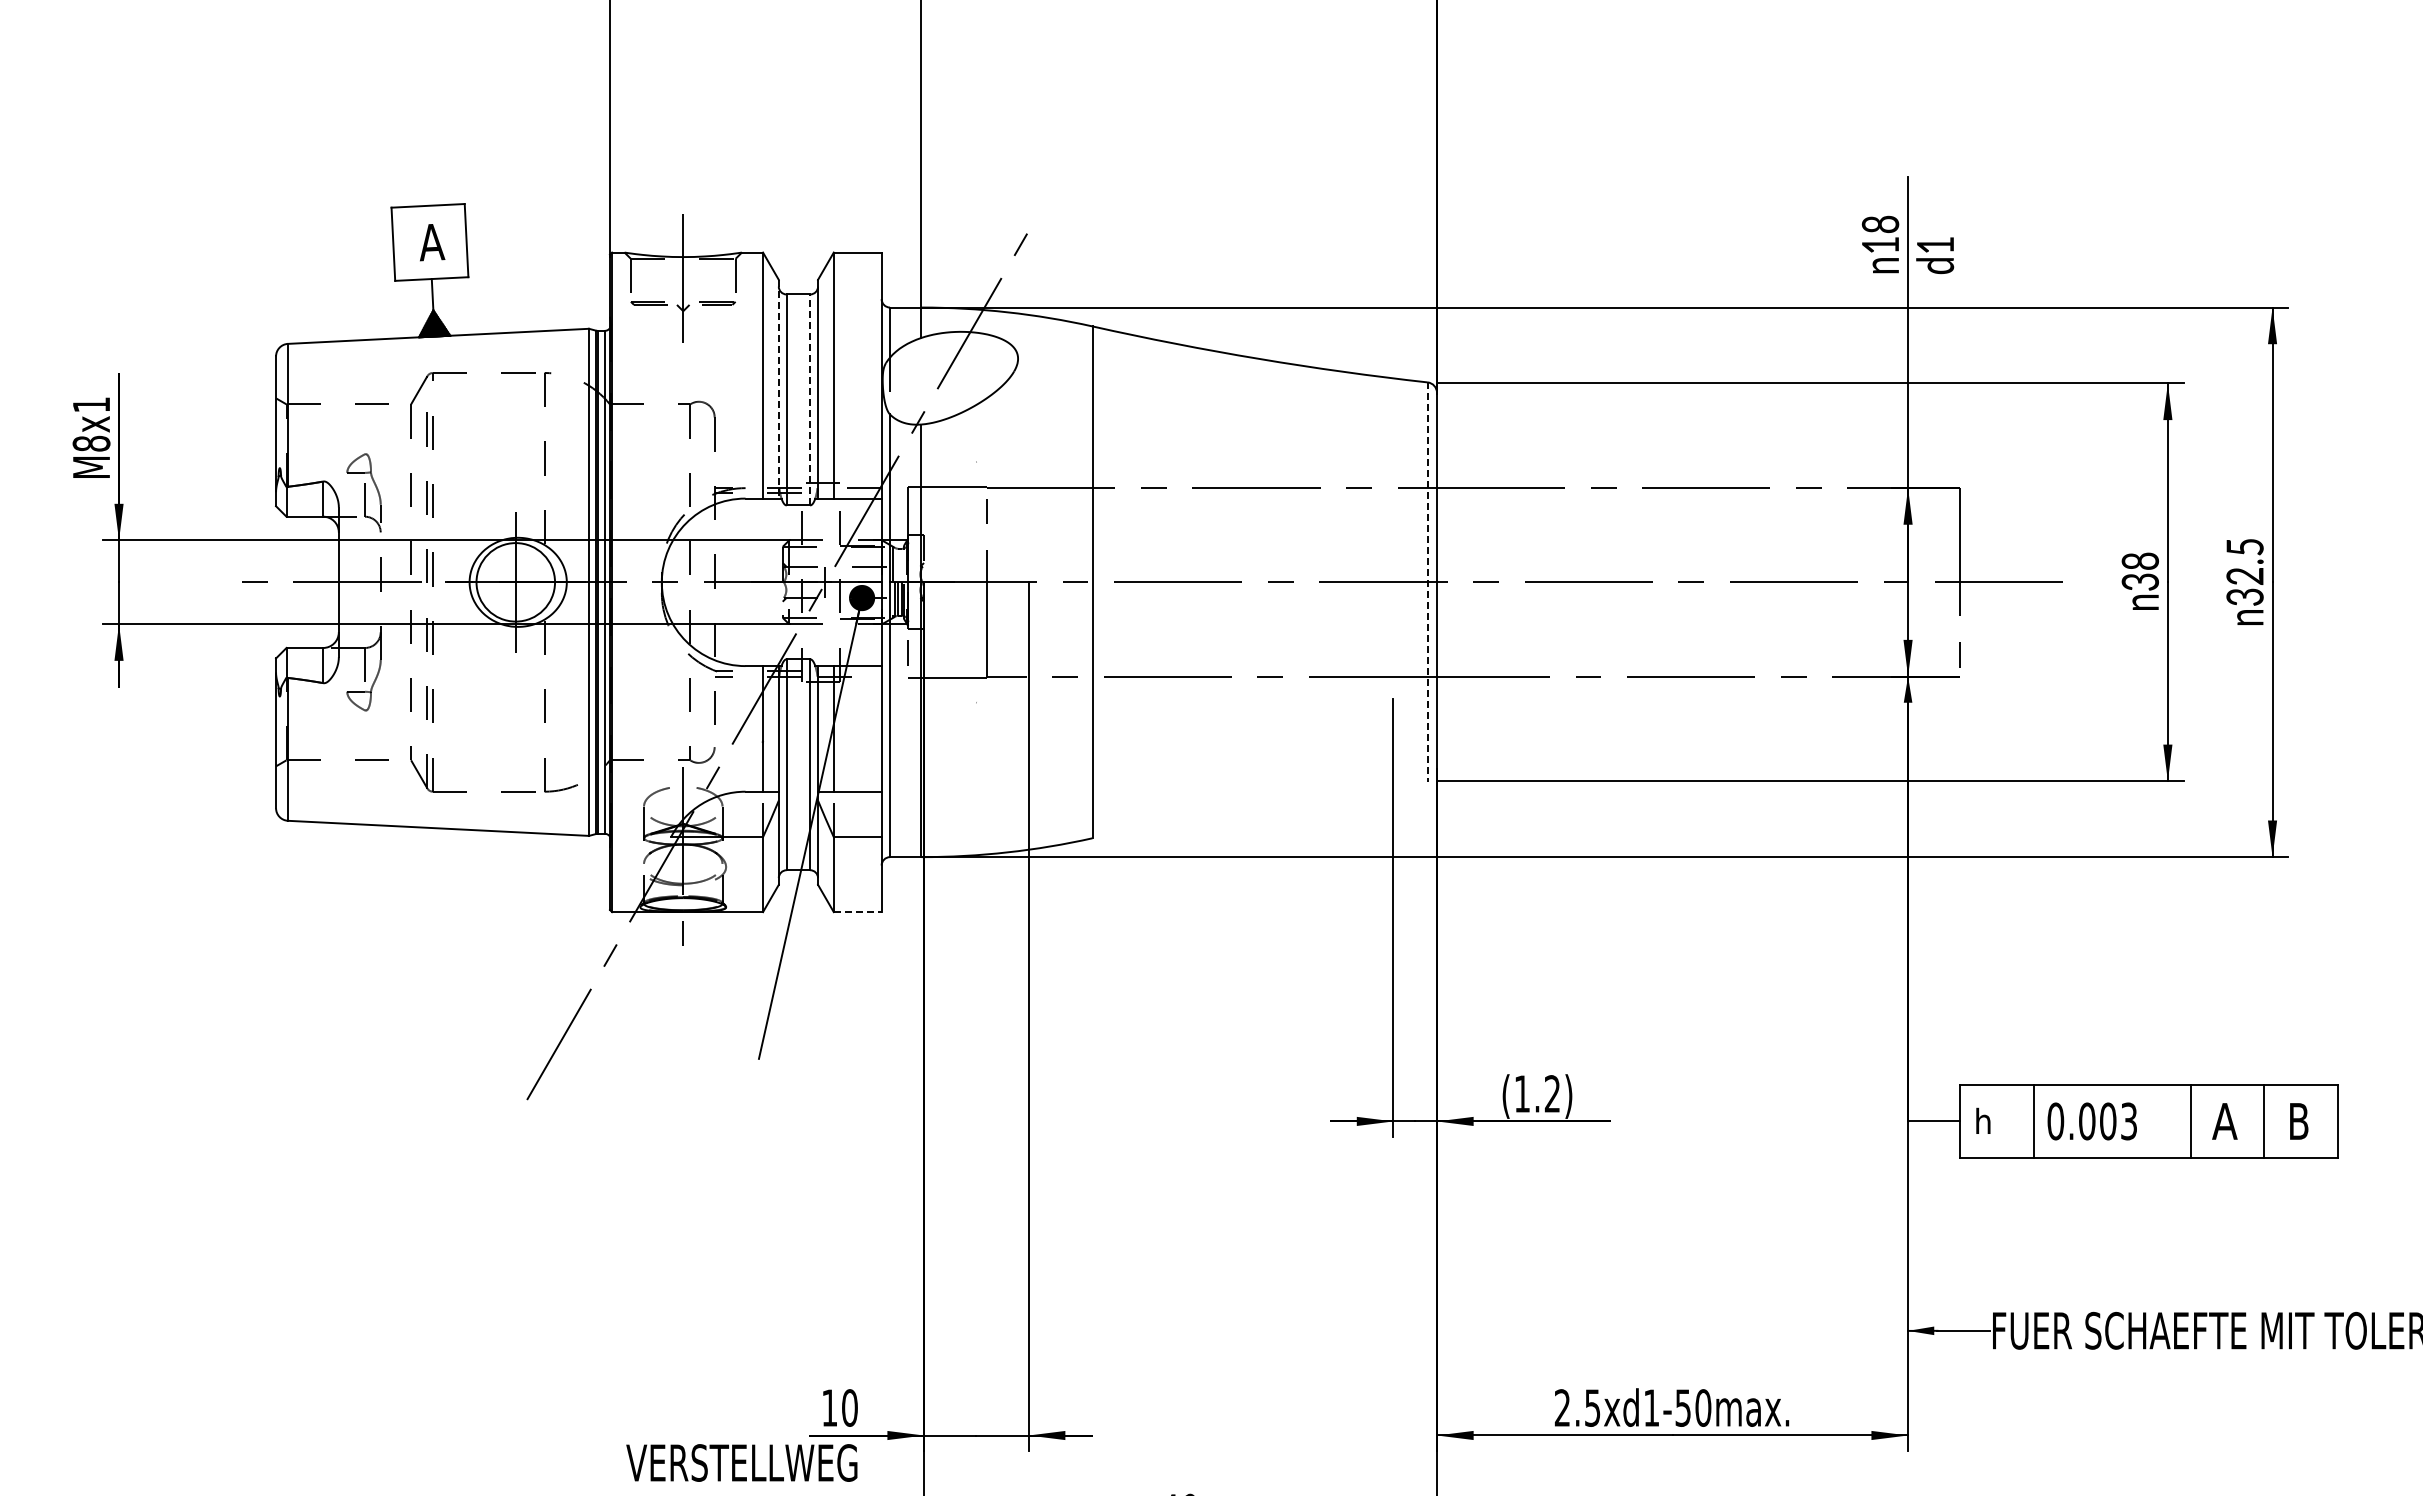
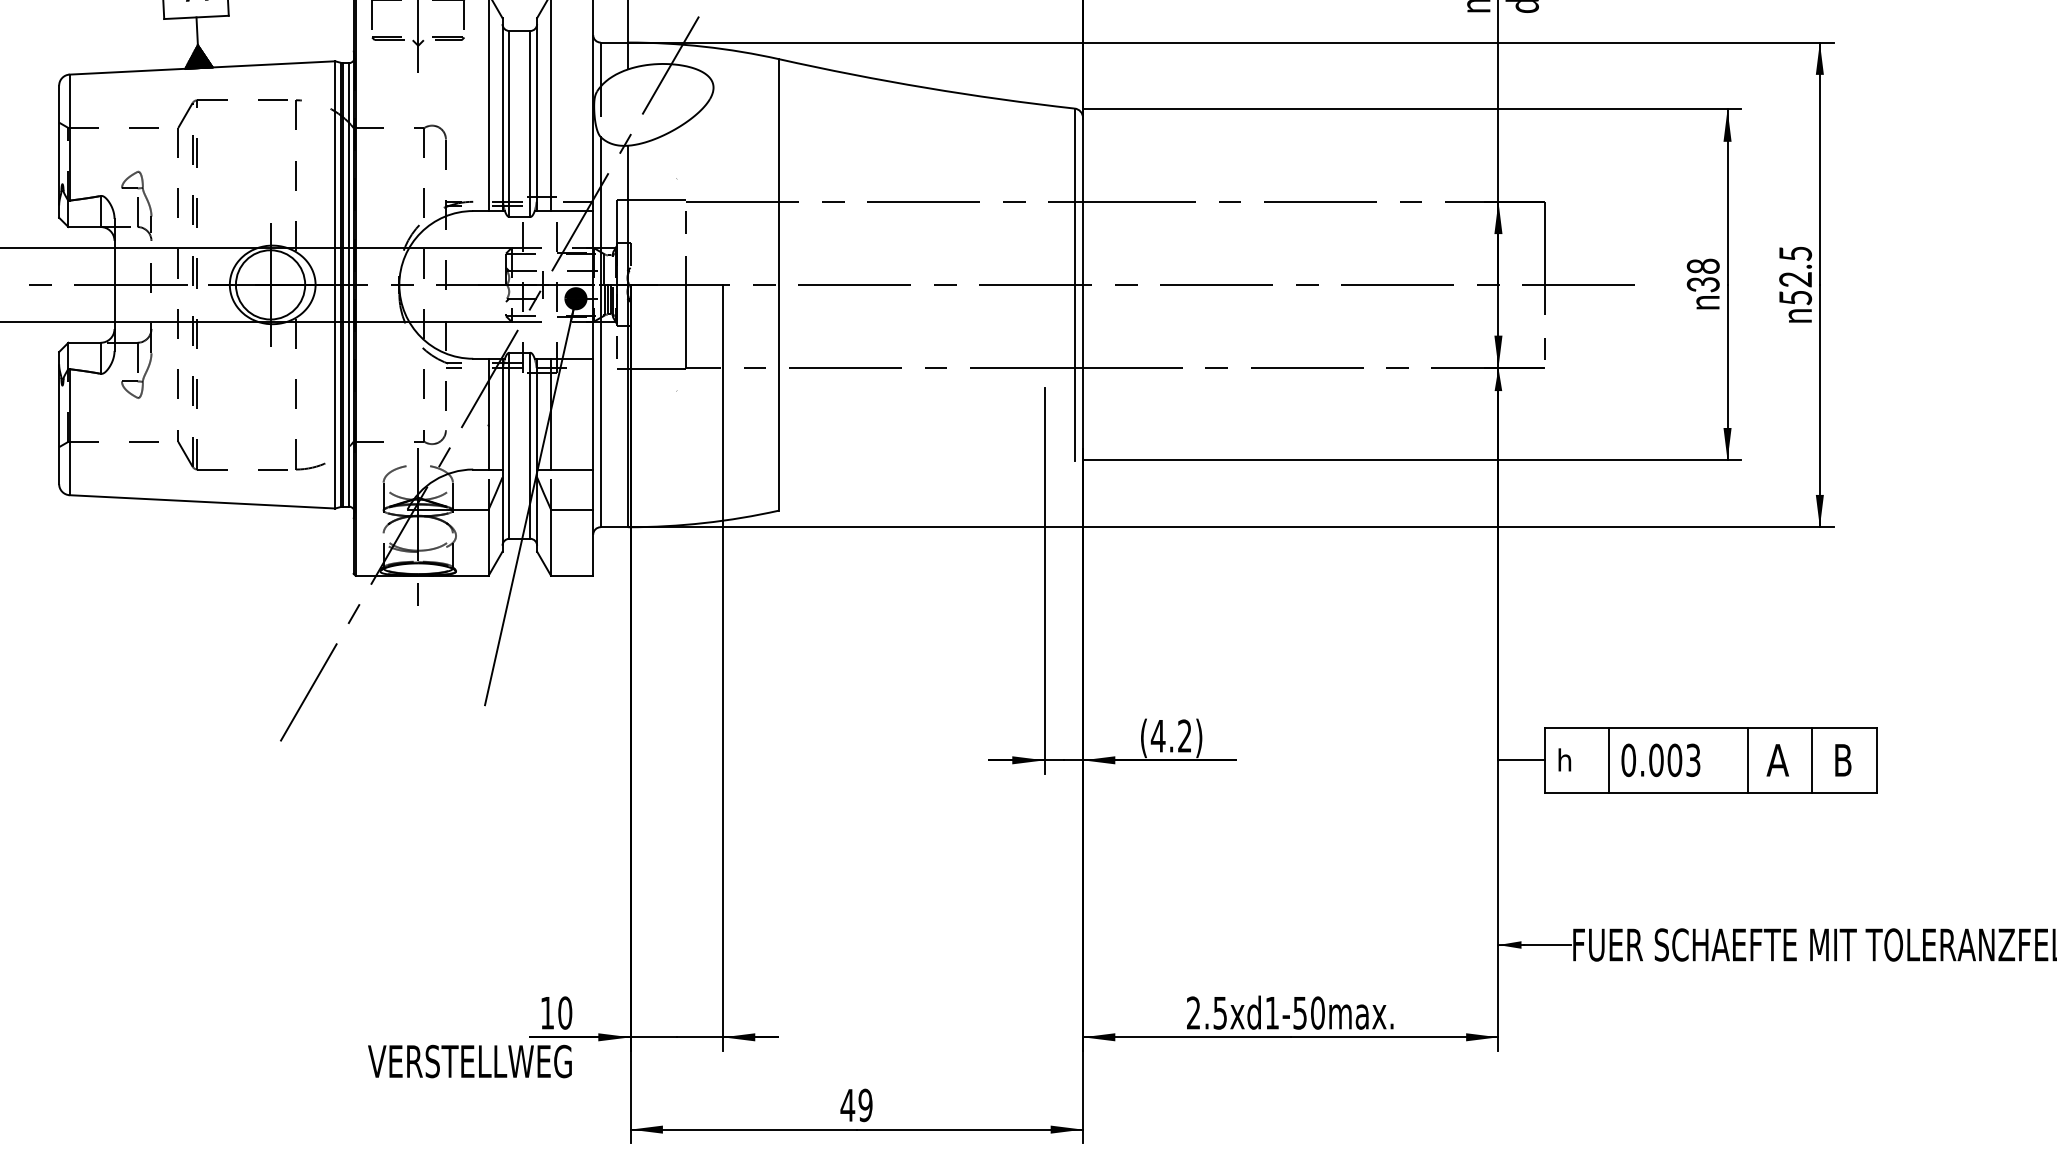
line: (778, 389) -> (502, 114), dashed -> solid
line: (810, 399) -> (530, 123), dashed -> solid
line: (1427, 582) -> (1074, 285), dashed -> solid
text: (2244, 596) -> (1795, 297), 32.5 -> 52.5
line: (857, 912) -> (571, 576), dashed -> solid
text: (1522, 1093) -> (1158, 735), (1.2) -> (4.2)

